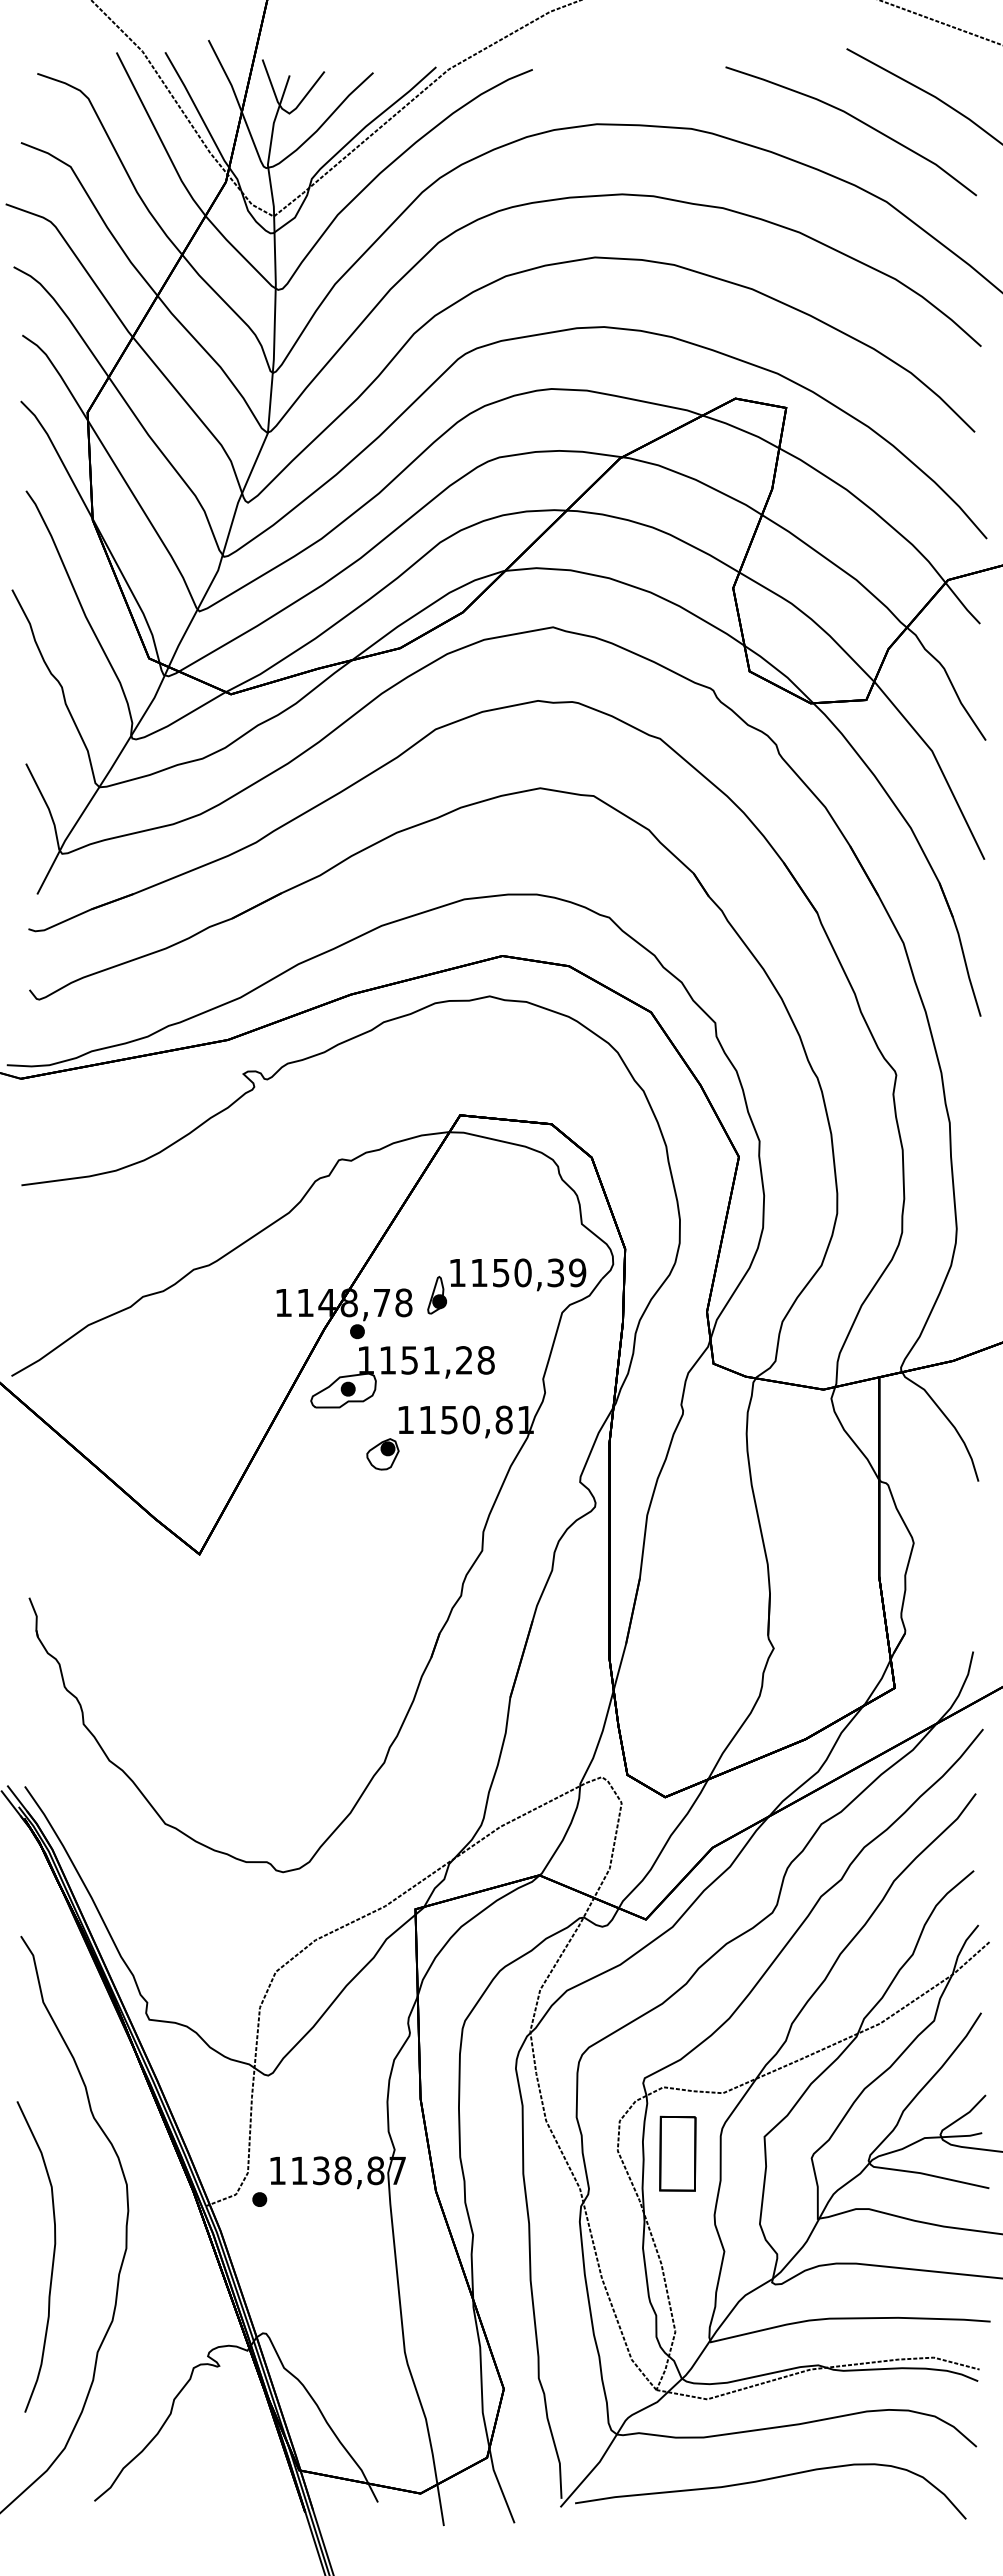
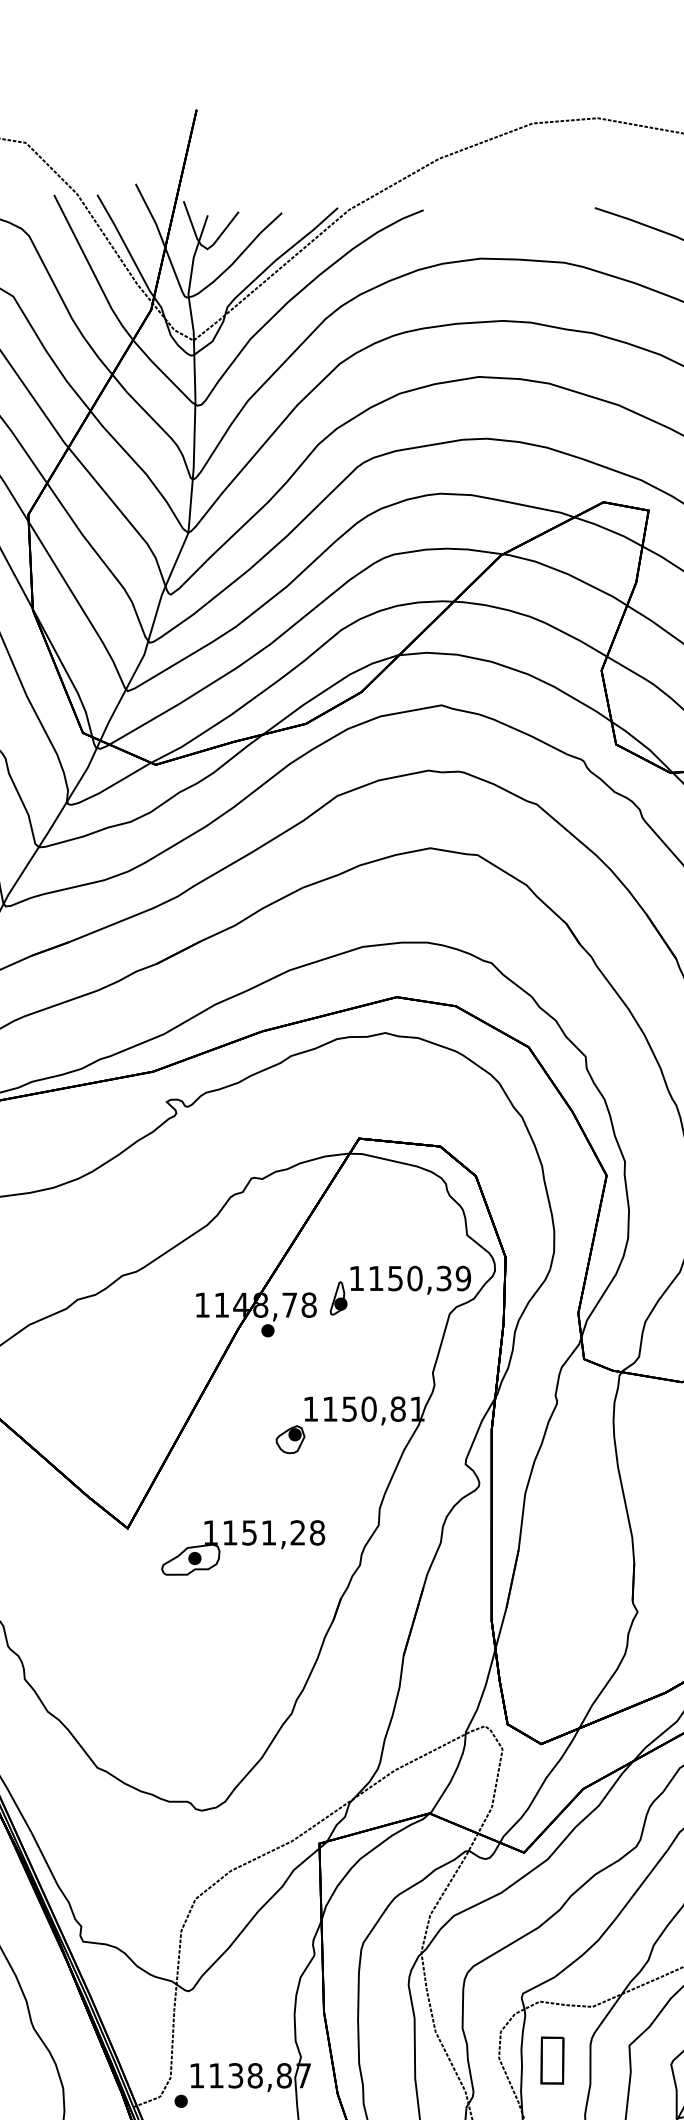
part: (402, 1377) -> (243, 1548), moved
part: (677, 2153) -> (552, 2060), size x0.7

